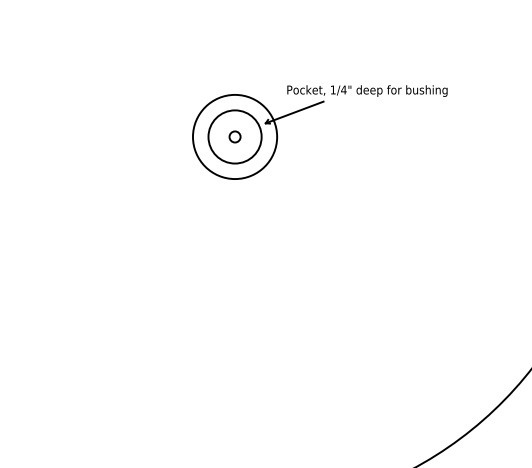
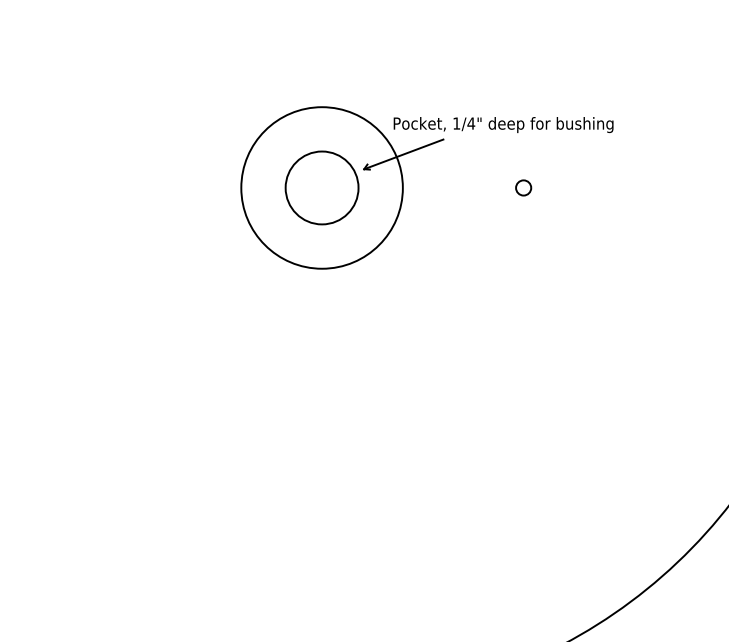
circle: (234, 136) -> (321, 187), size x1.4
circle: (234, 136) -> (522, 187), moved

